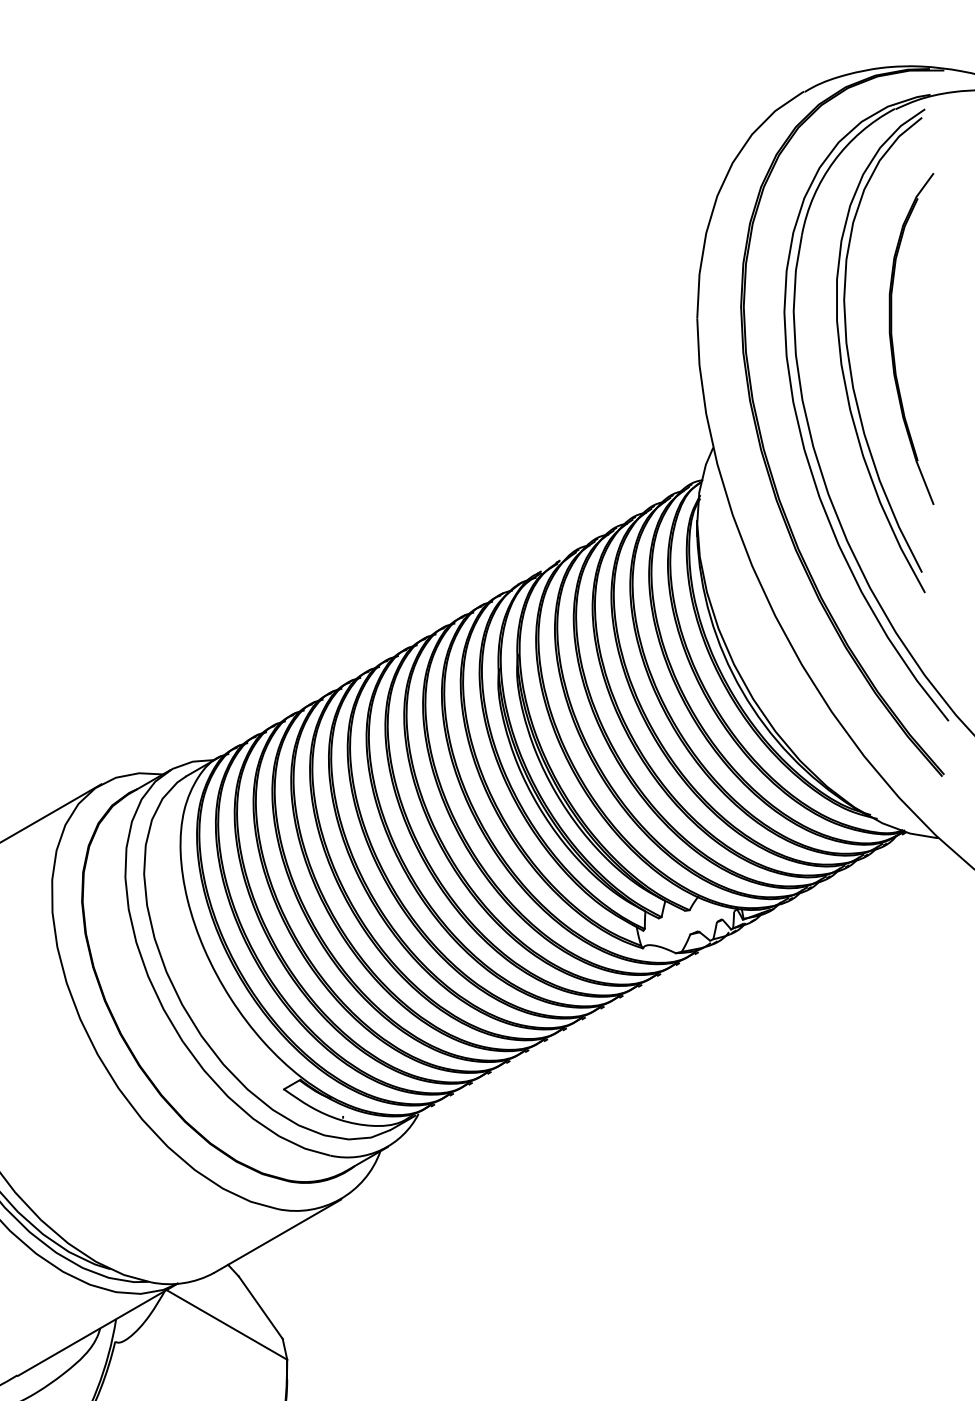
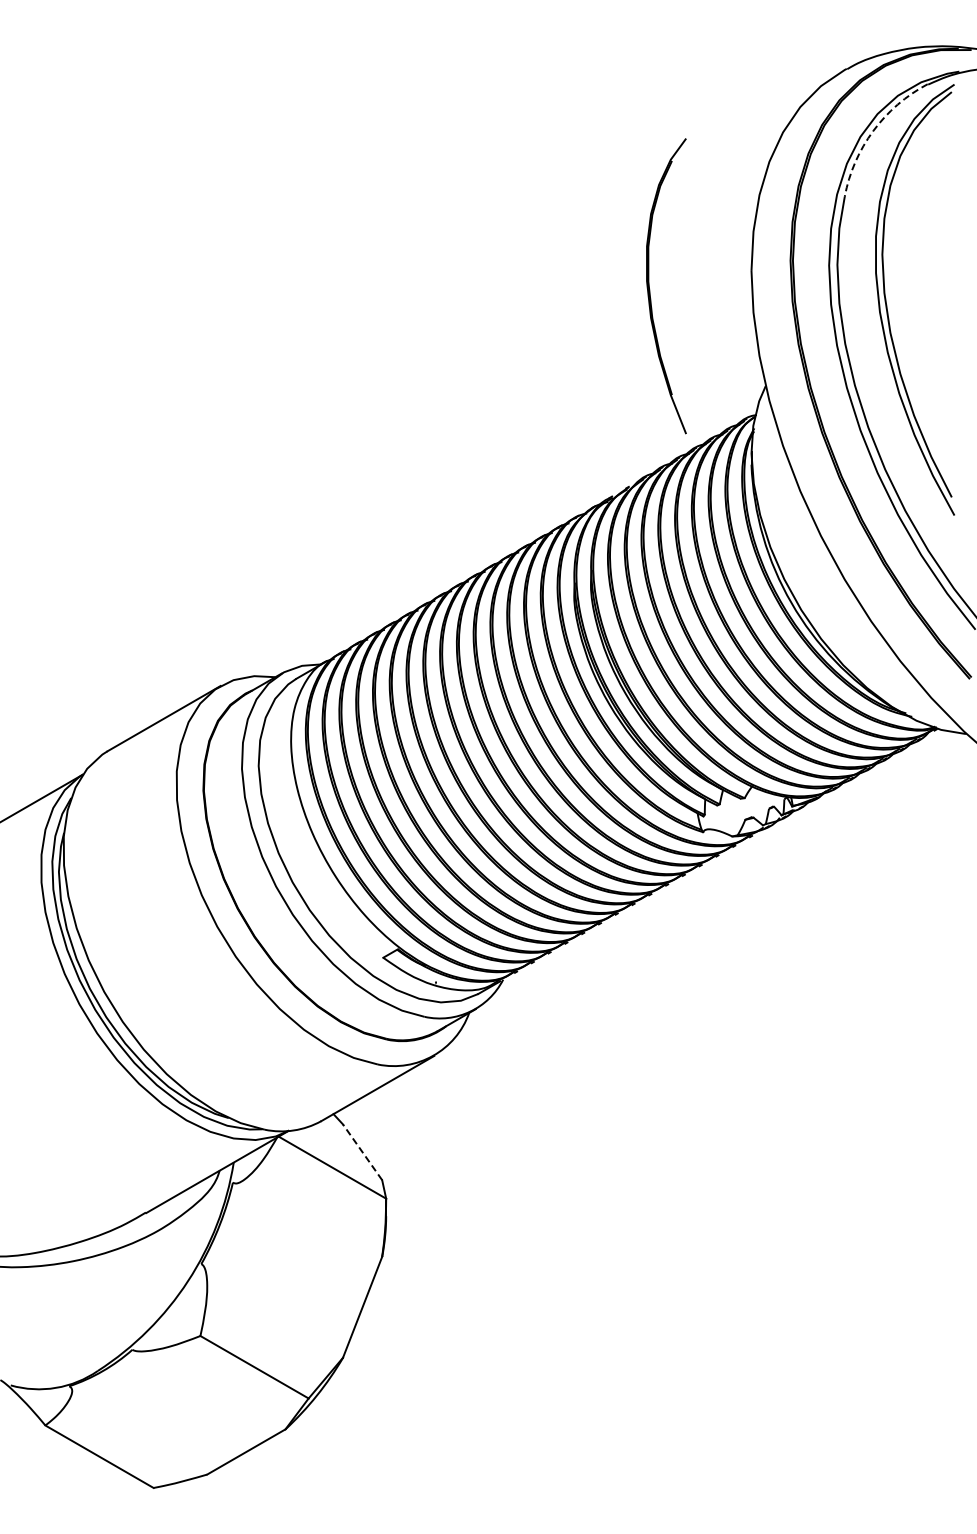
arc: (834, 161) -> (873, 131), solid -> dashed
part: (893, 342) -> (650, 289), moved
line: (260, 1306) -> (362, 1151), solid -> dashed

